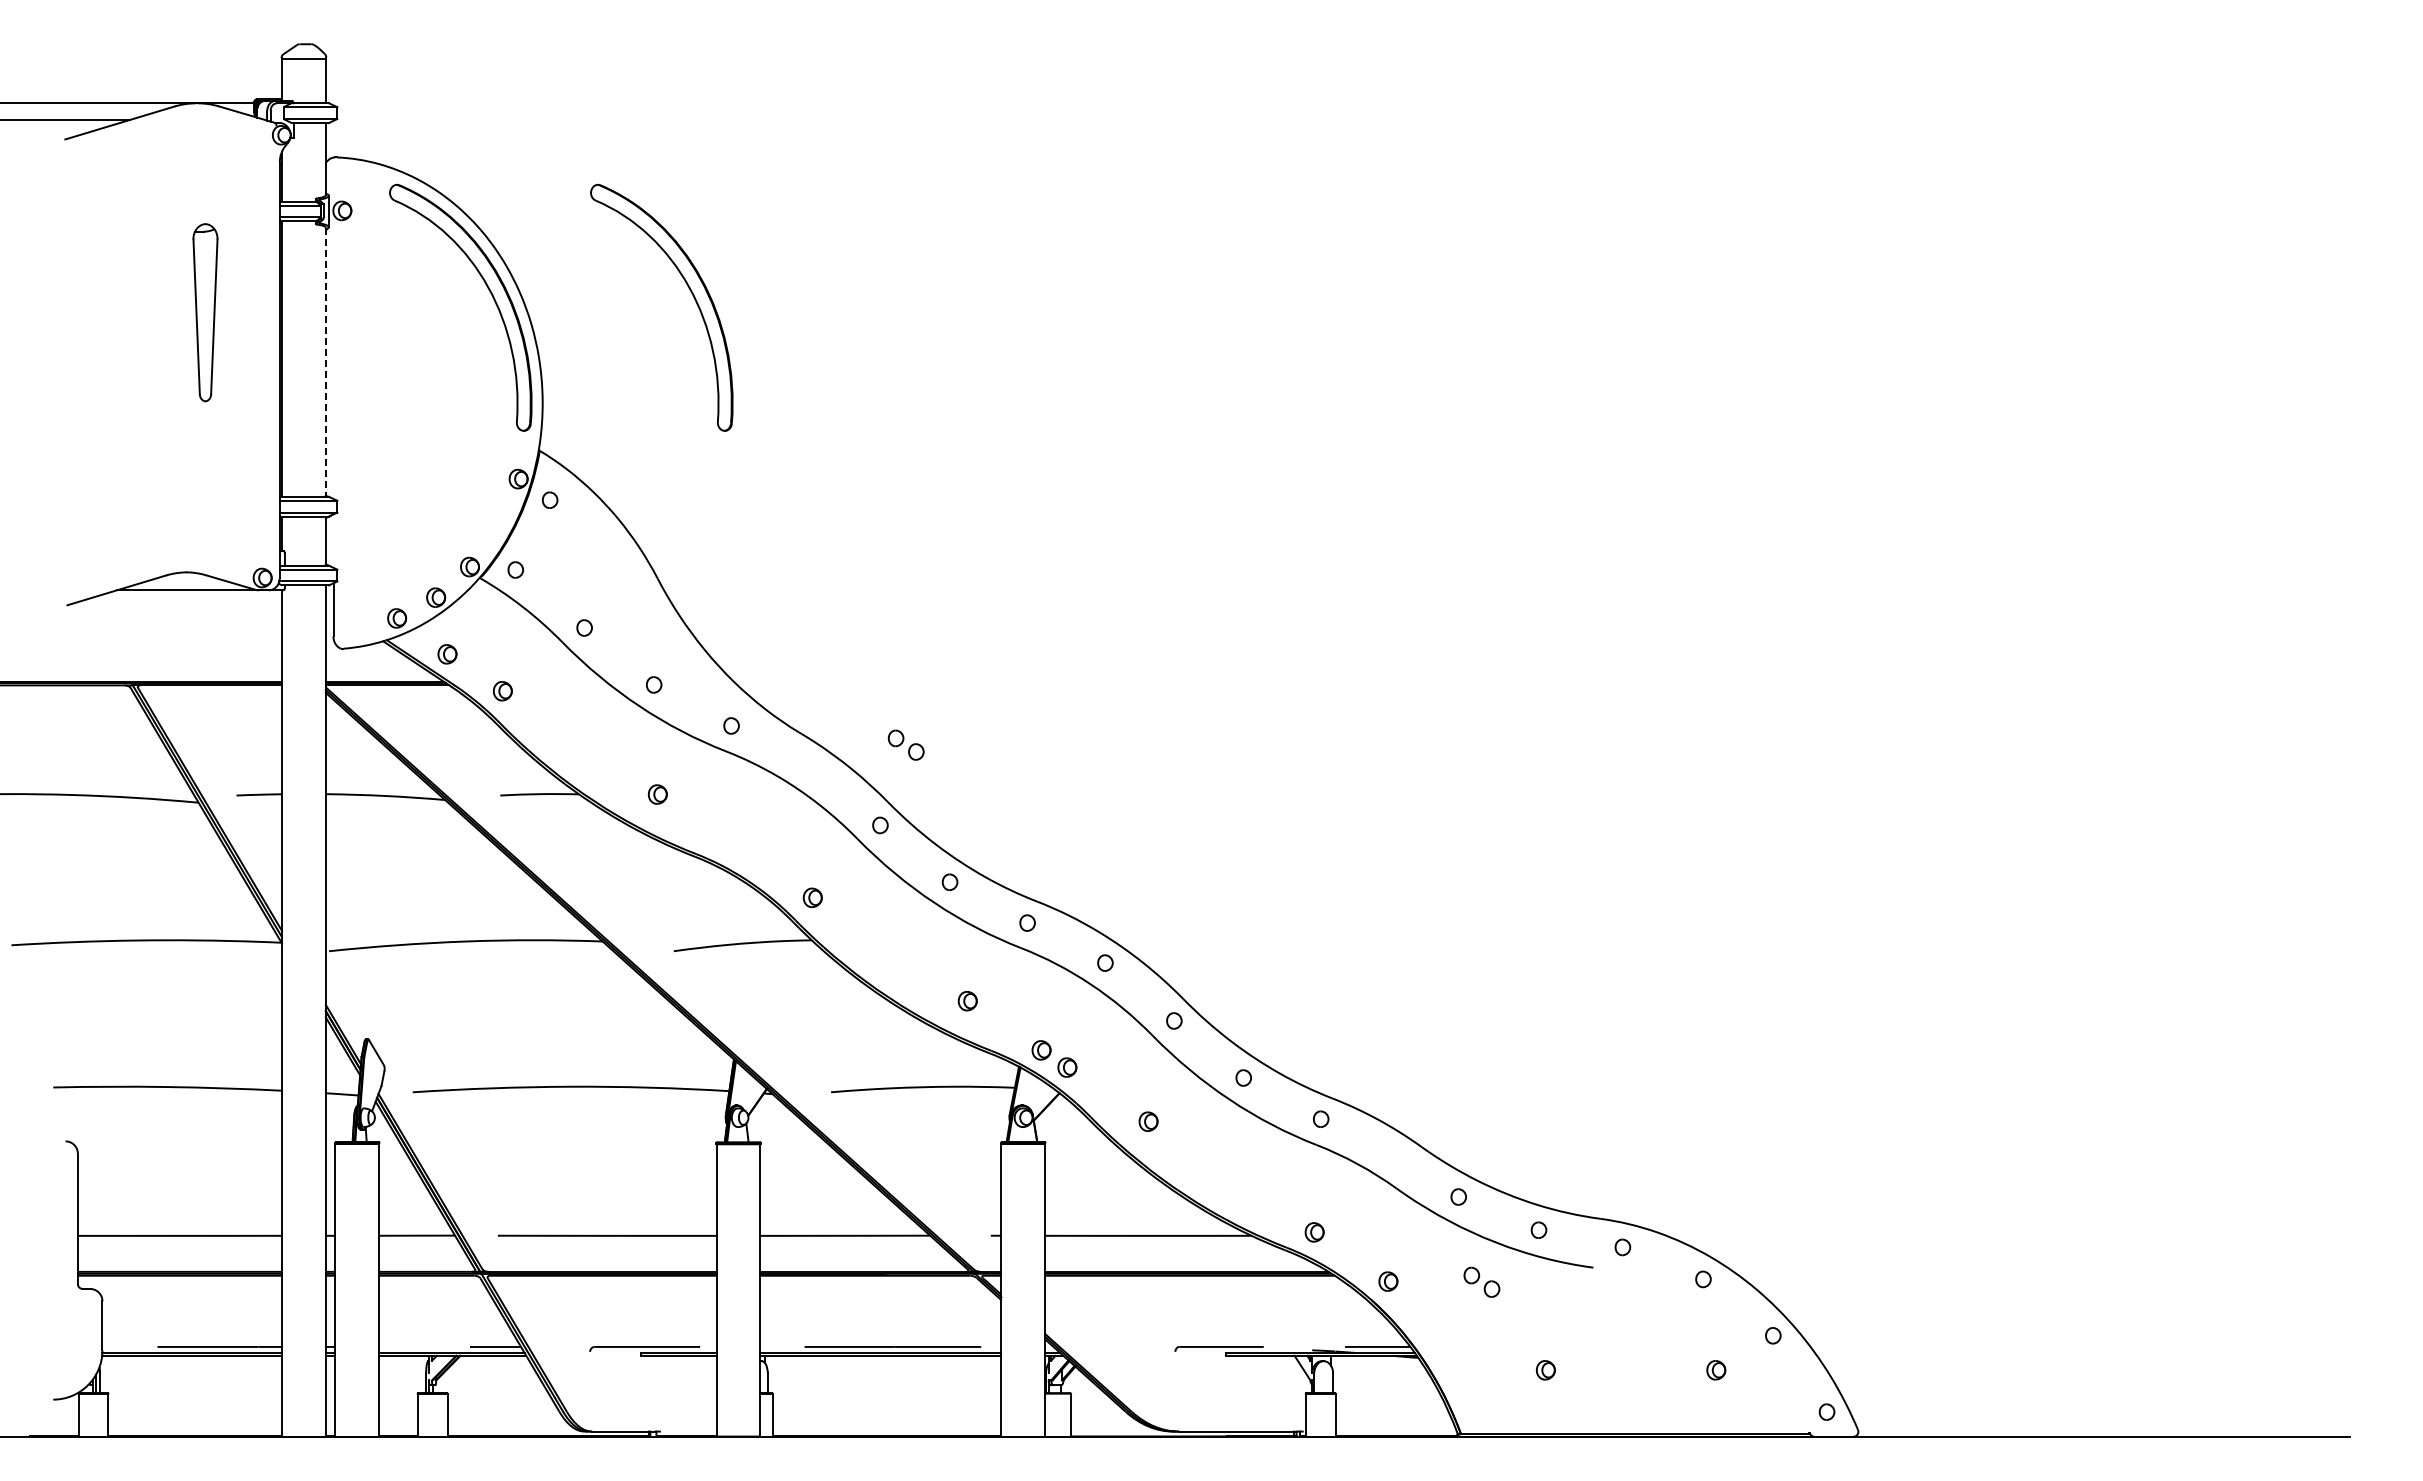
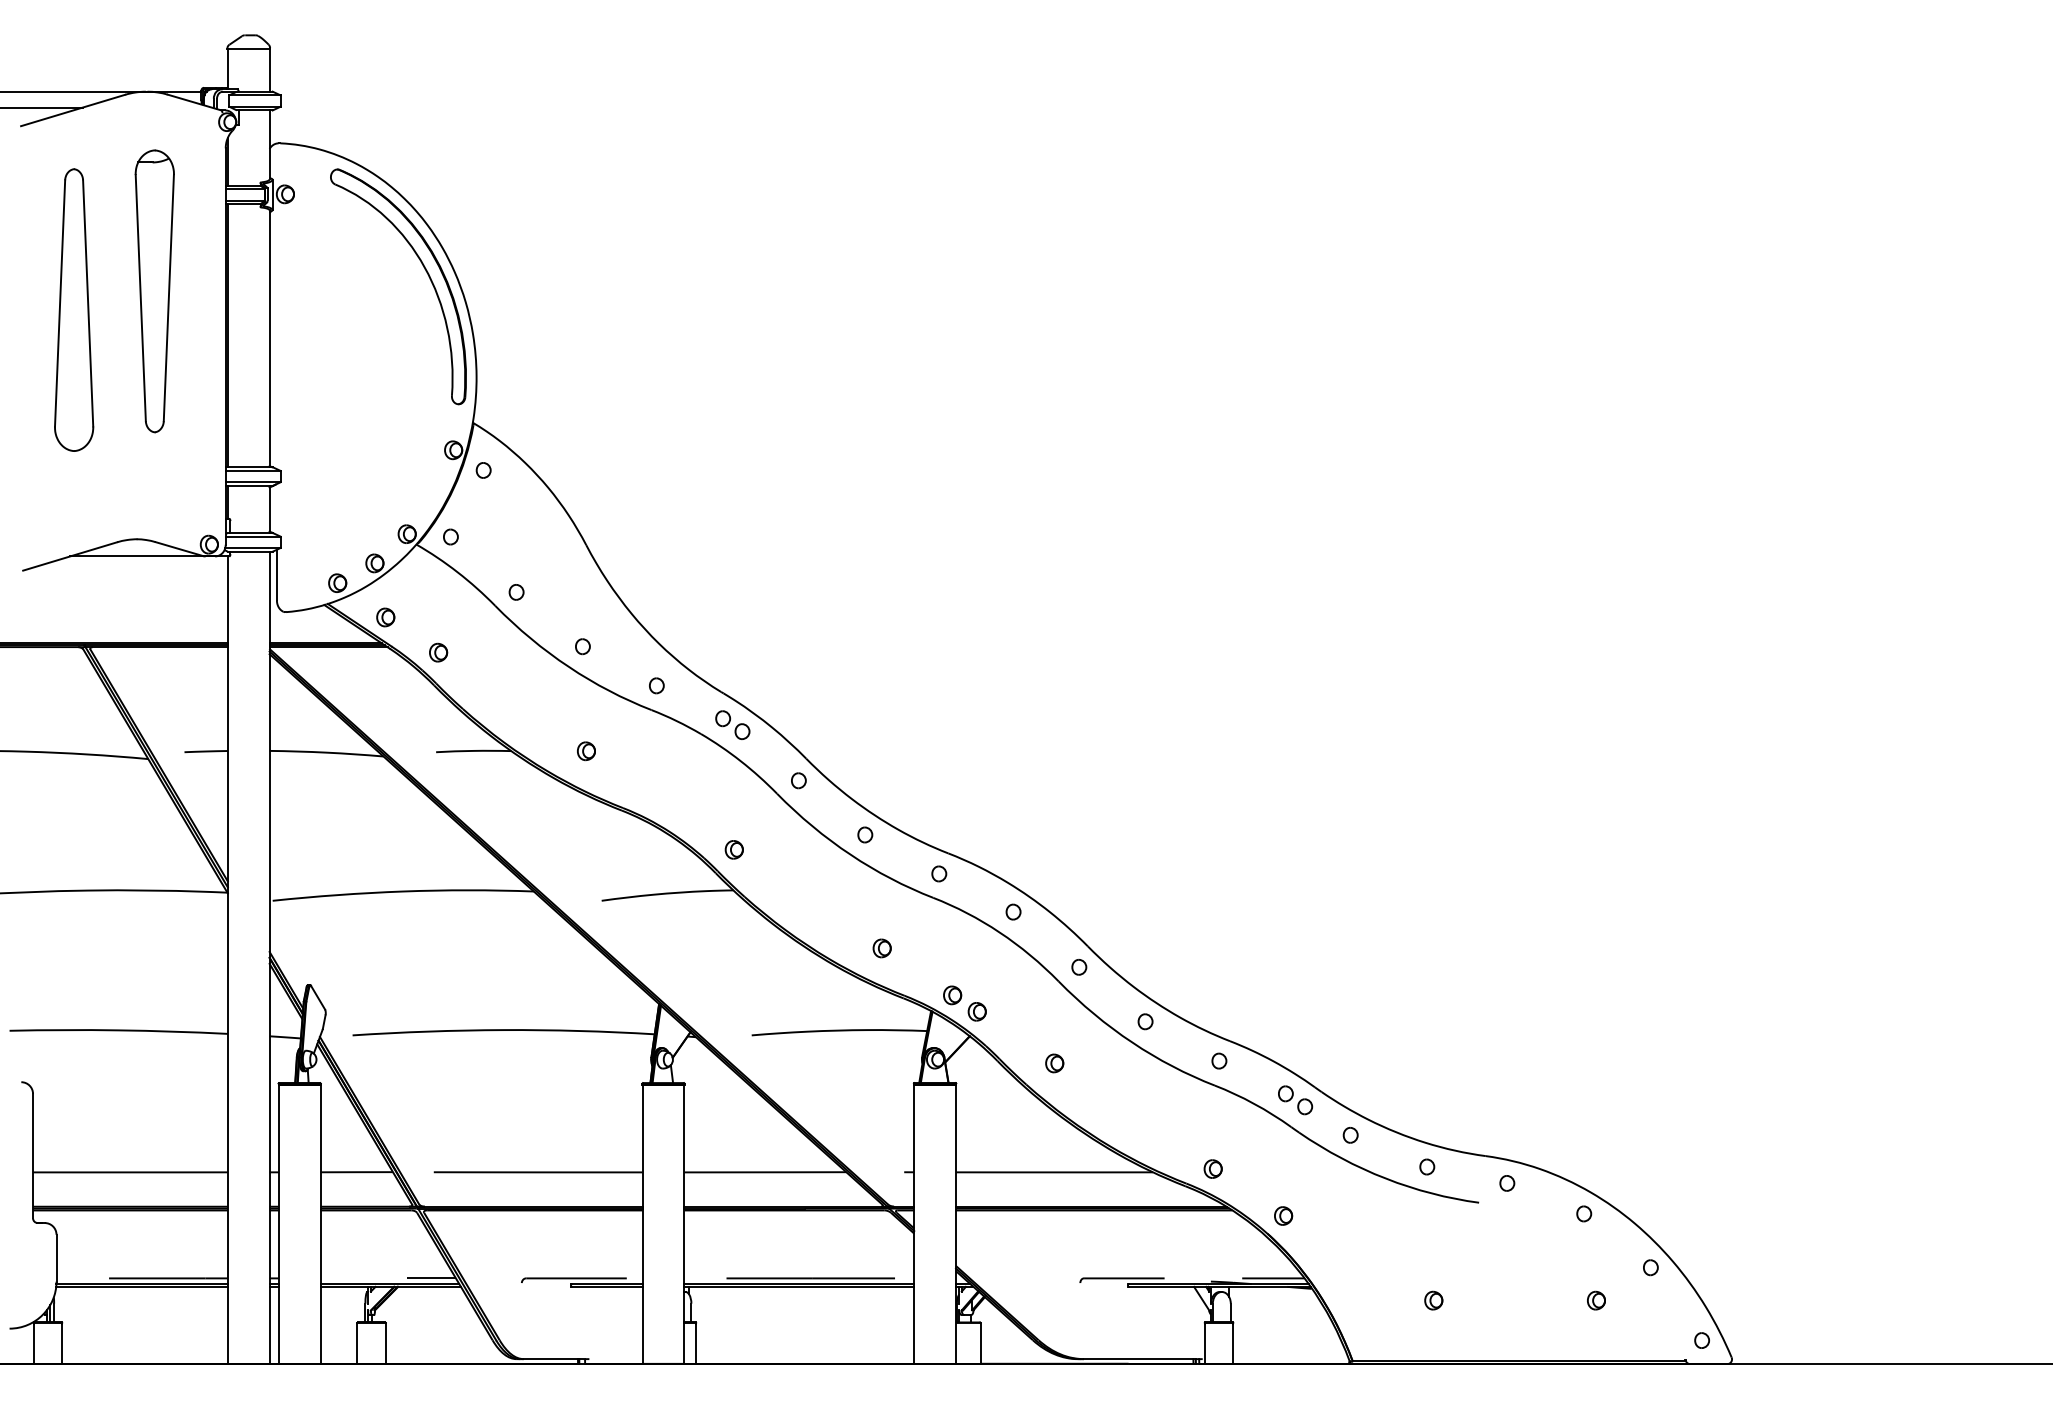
part: (689, 290) -> (616, 270), removed
part: (205, 312) -> (154, 291), size x1.67
part: (120, 331) -> (73, 309), added
line: (325, 362) -> (269, 339), dashed -> solid
part: (905, 744) -> (732, 724), moved
part: (1481, 1281) -> (1295, 1099), moved

